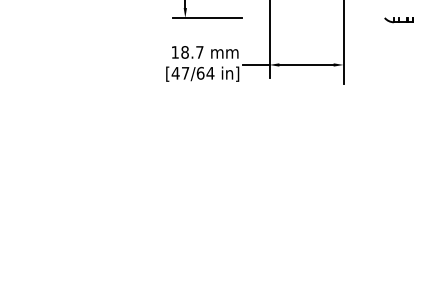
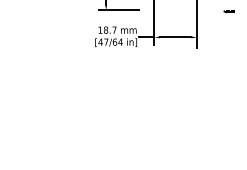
part: (398, 19) -> (228, 11), size x0.6

